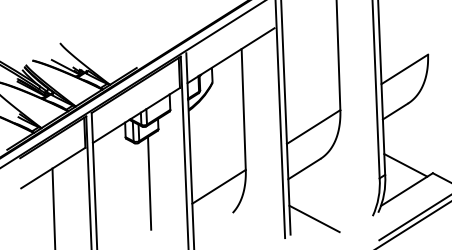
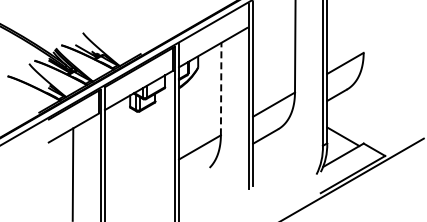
line: (244, 108) -> (221, 88), solid -> dashed
line: (148, 183) -> (146, 142), removed
line: (313, 218) -> (271, 174), removed

